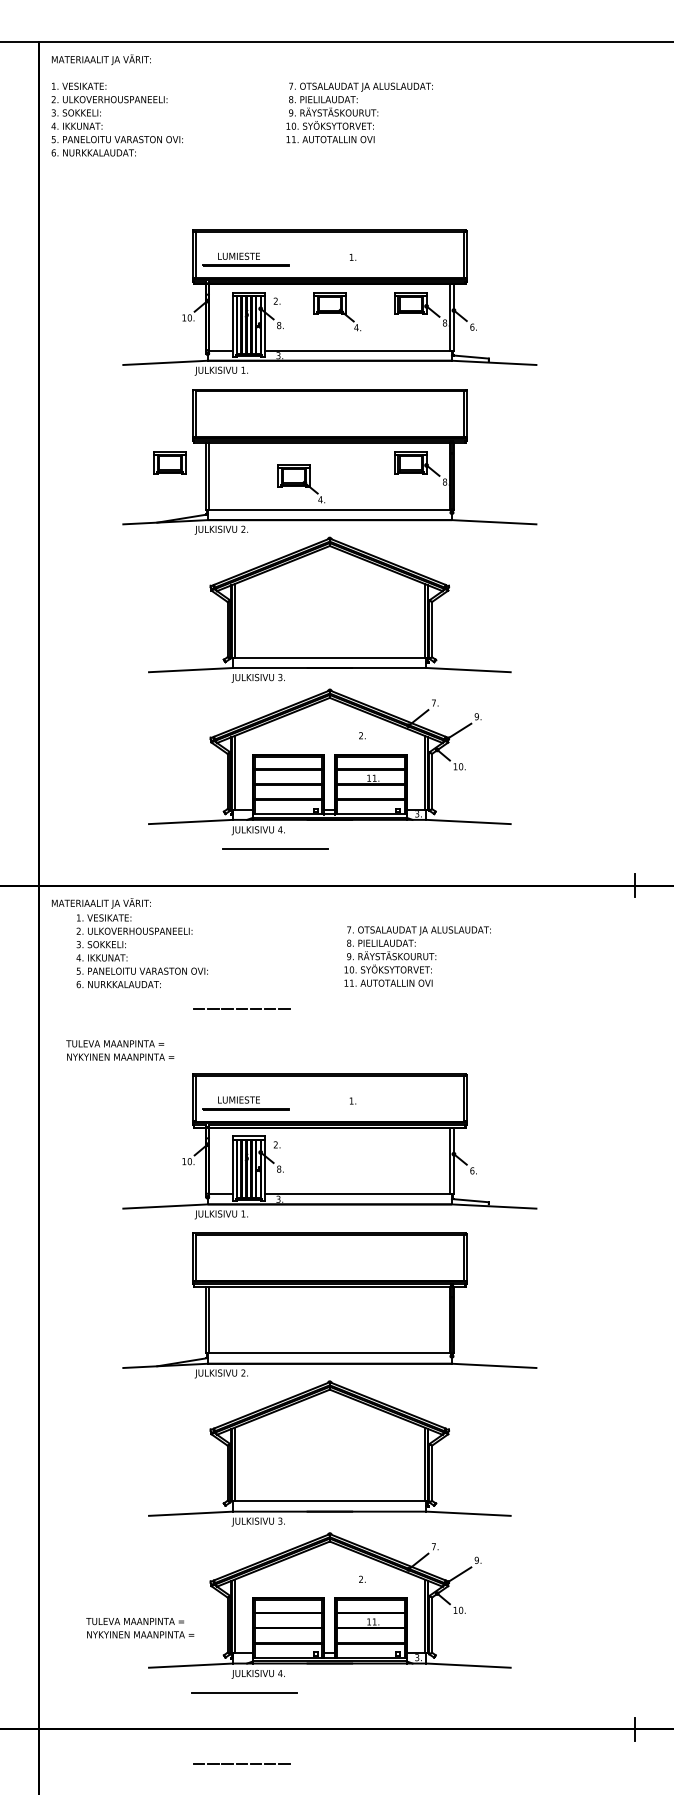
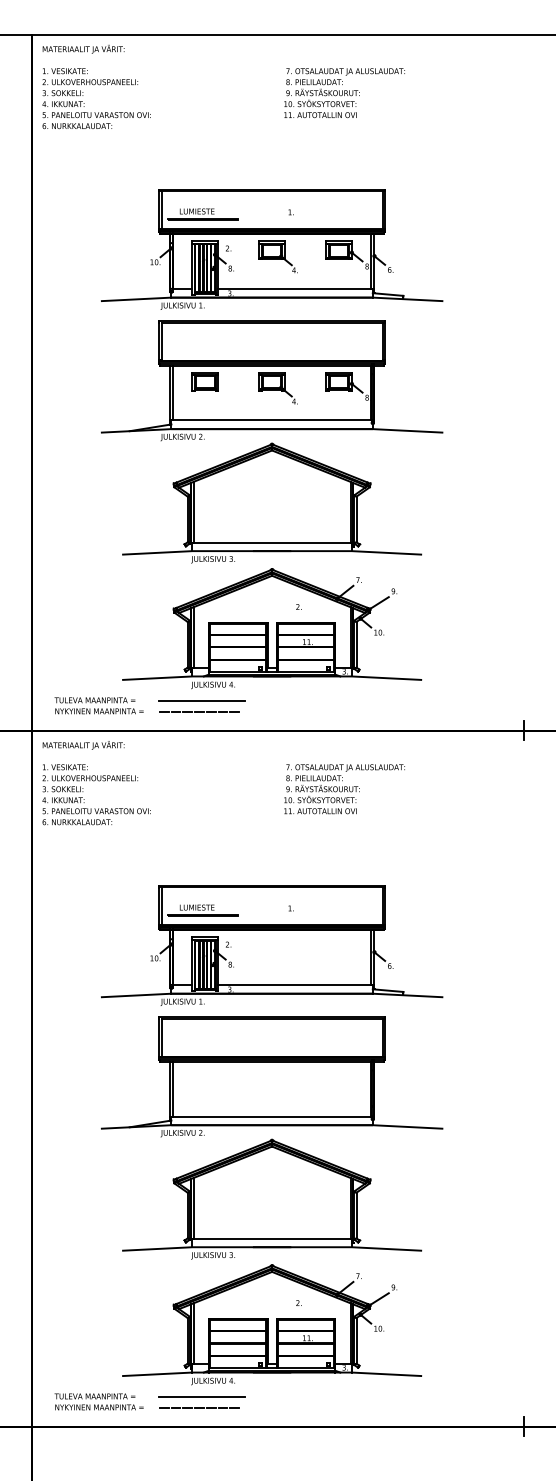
text: (359, 112) -> (344, 92), moved
part: (169, 462) -> (204, 381), moved
part: (301, 483) -> (278, 388), moved
line: (275, 848) -> (201, 700), moved
text: (141, 951) -> (96, 794), moved
line: (241, 1008) -> (199, 711), moved
text: (120, 1050) -> (99, 705), moved
text: (140, 1628) -> (99, 1402), moved
line: (241, 1763) -> (199, 1408), moved

